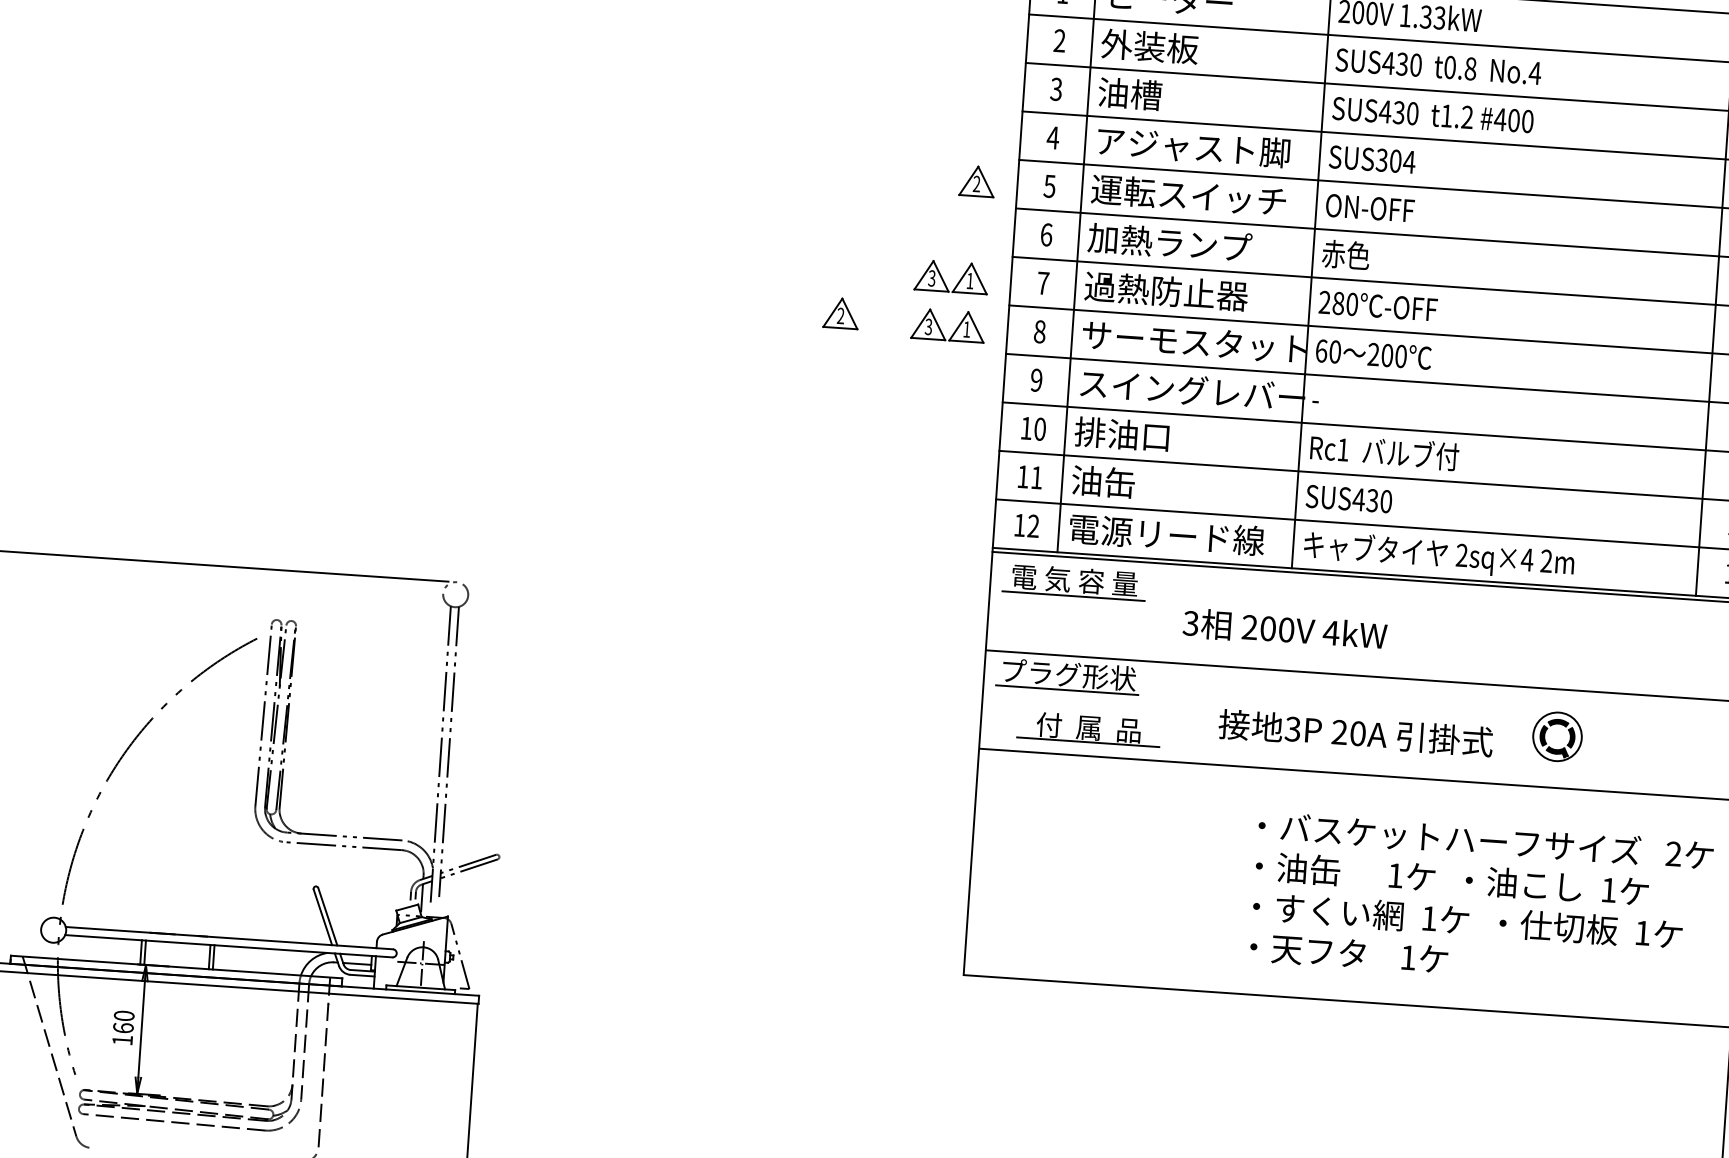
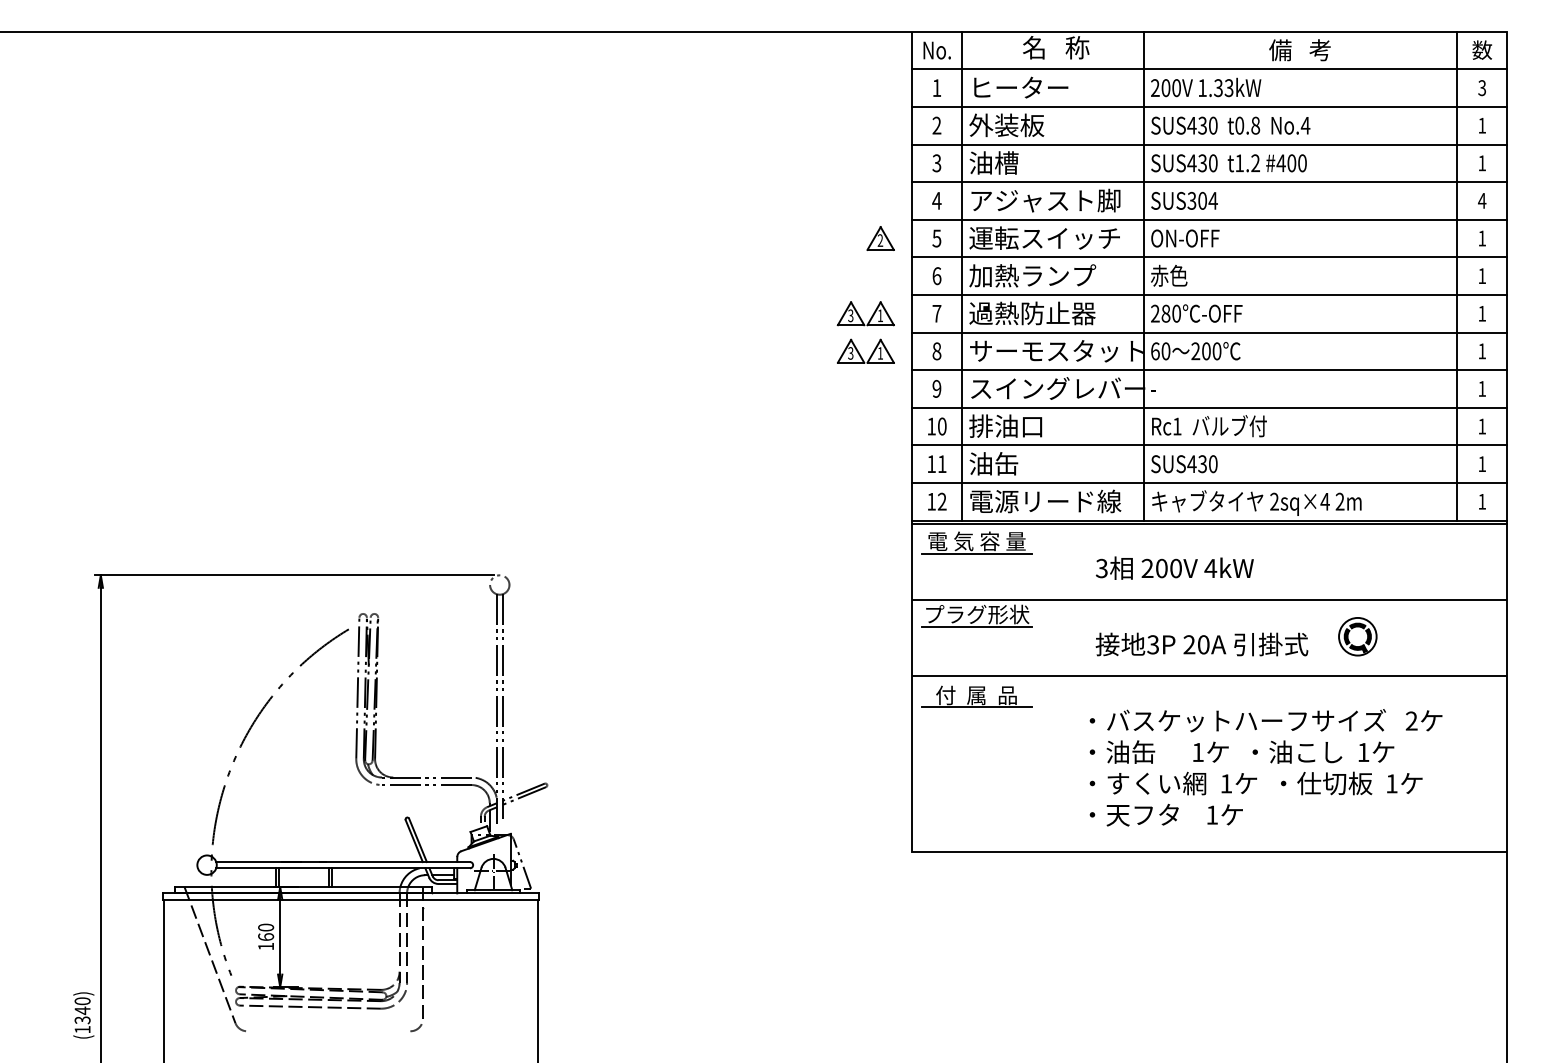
part: (841, 313) -> (782, 347), removed
text: (1284, 628) -> (1174, 567), moved
part: (1088, 729) -> (976, 696), moved
text: (1481, 901) -> (1265, 767), moved

